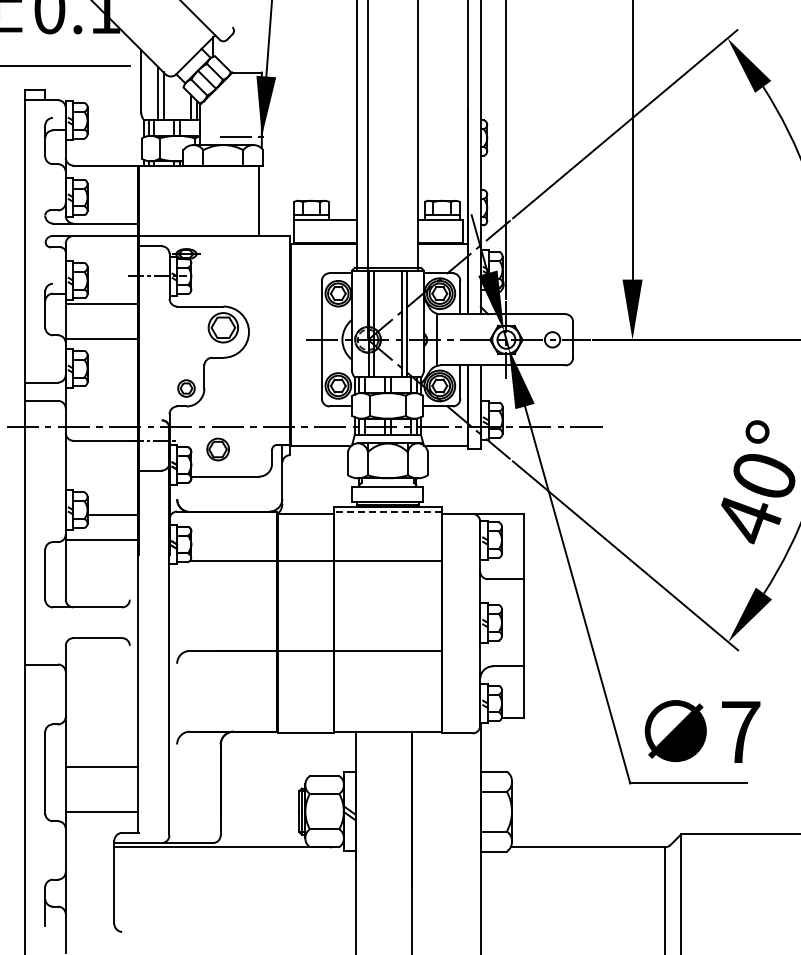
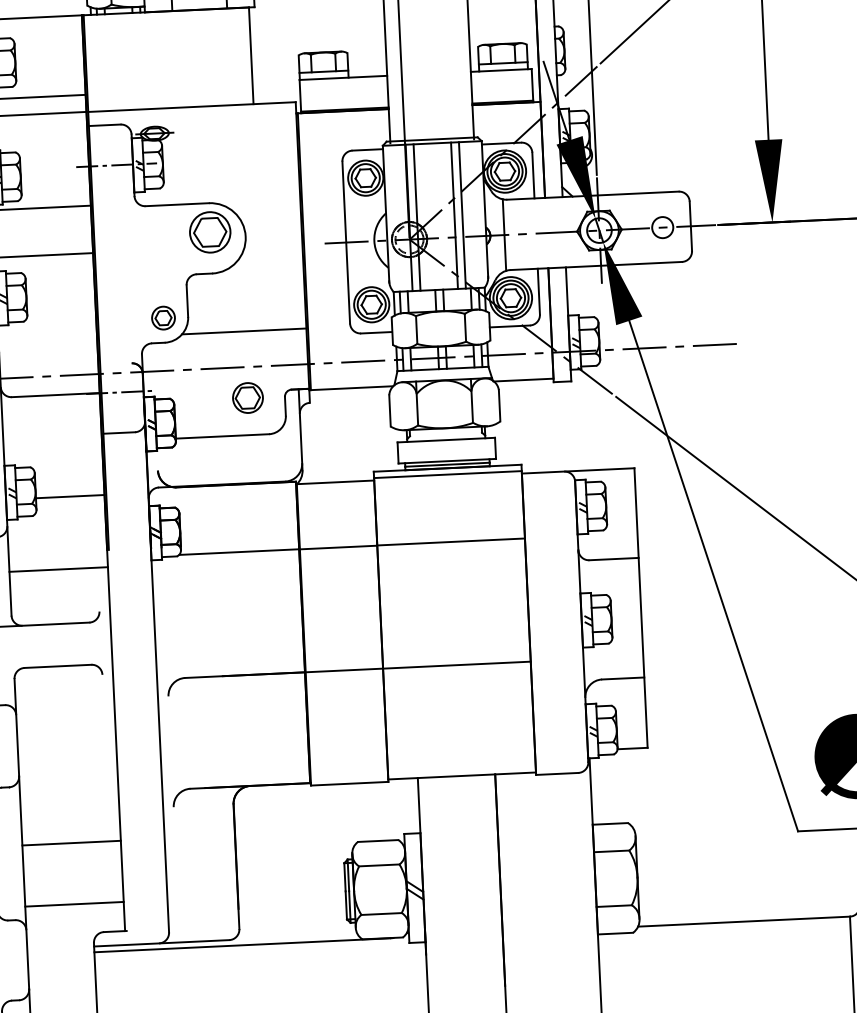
line: (244, 400) -> (243, 330), added
part: (217, 449) -> (247, 398), moved
line: (387, 512) -> (447, 475), dashed -> solid
line: (101, 539) -> (58, 569), moved

